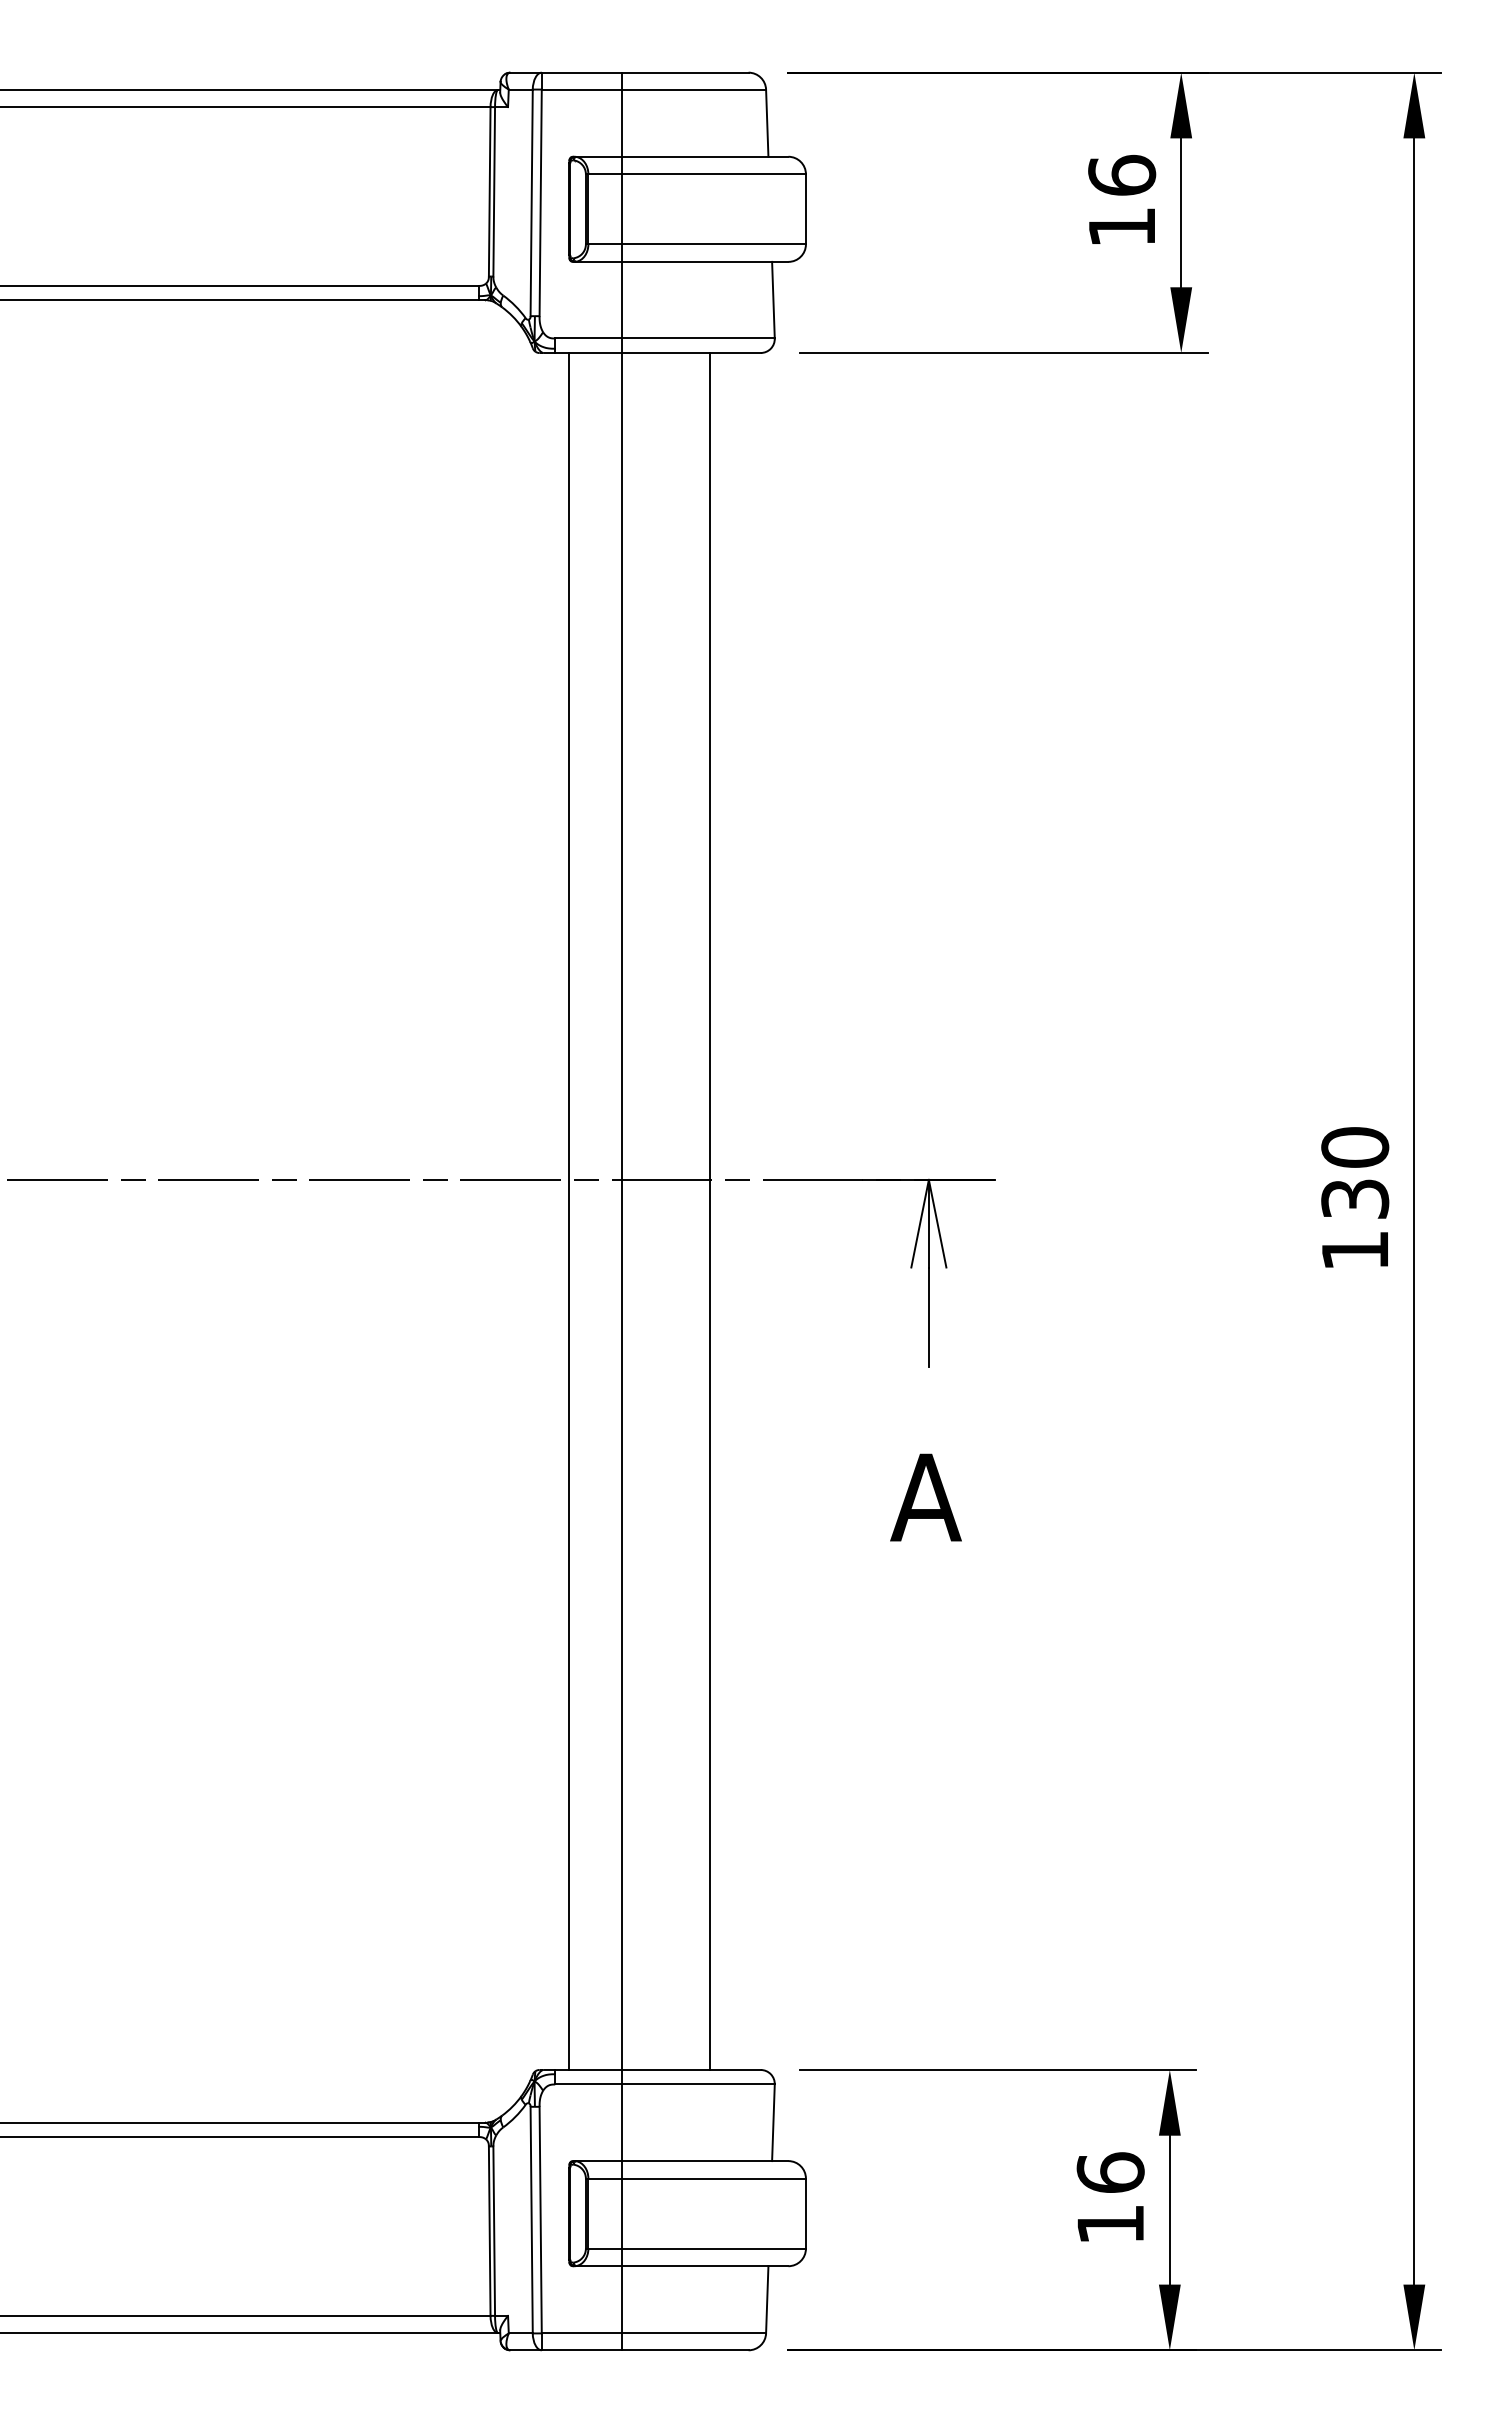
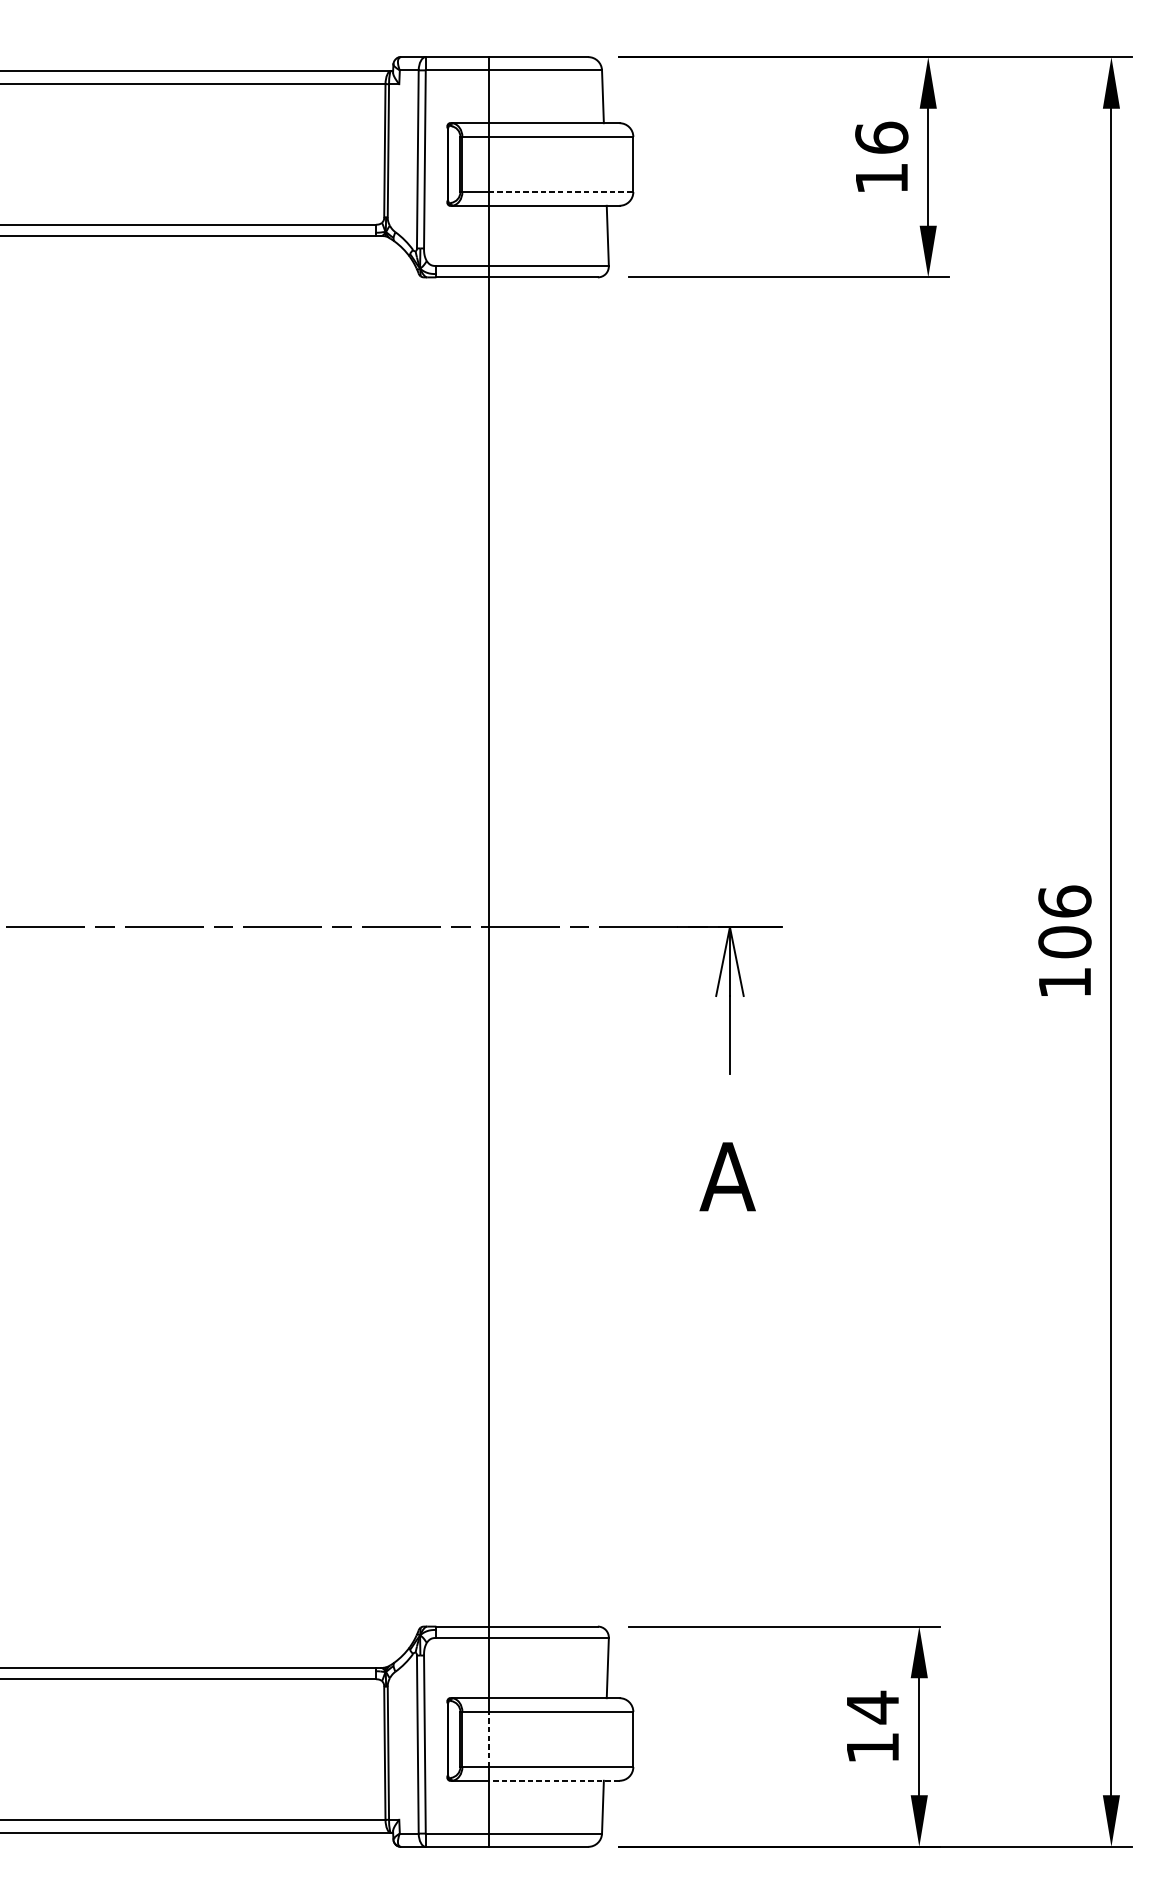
line: (713, 244) -> (560, 192), solid -> dashed
text: (1355, 1172) -> (1065, 921), 130 -> 106
line: (569, 1211) -> (447, 952), removed
line: (709, 1211) -> (557, 952), removed
text: (1110, 2172) -> (872, 1707), 16 -> 14
line: (621, 2213) -> (488, 1739), solid -> dashed
line: (704, 2266) -> (553, 1781), solid -> dashed

